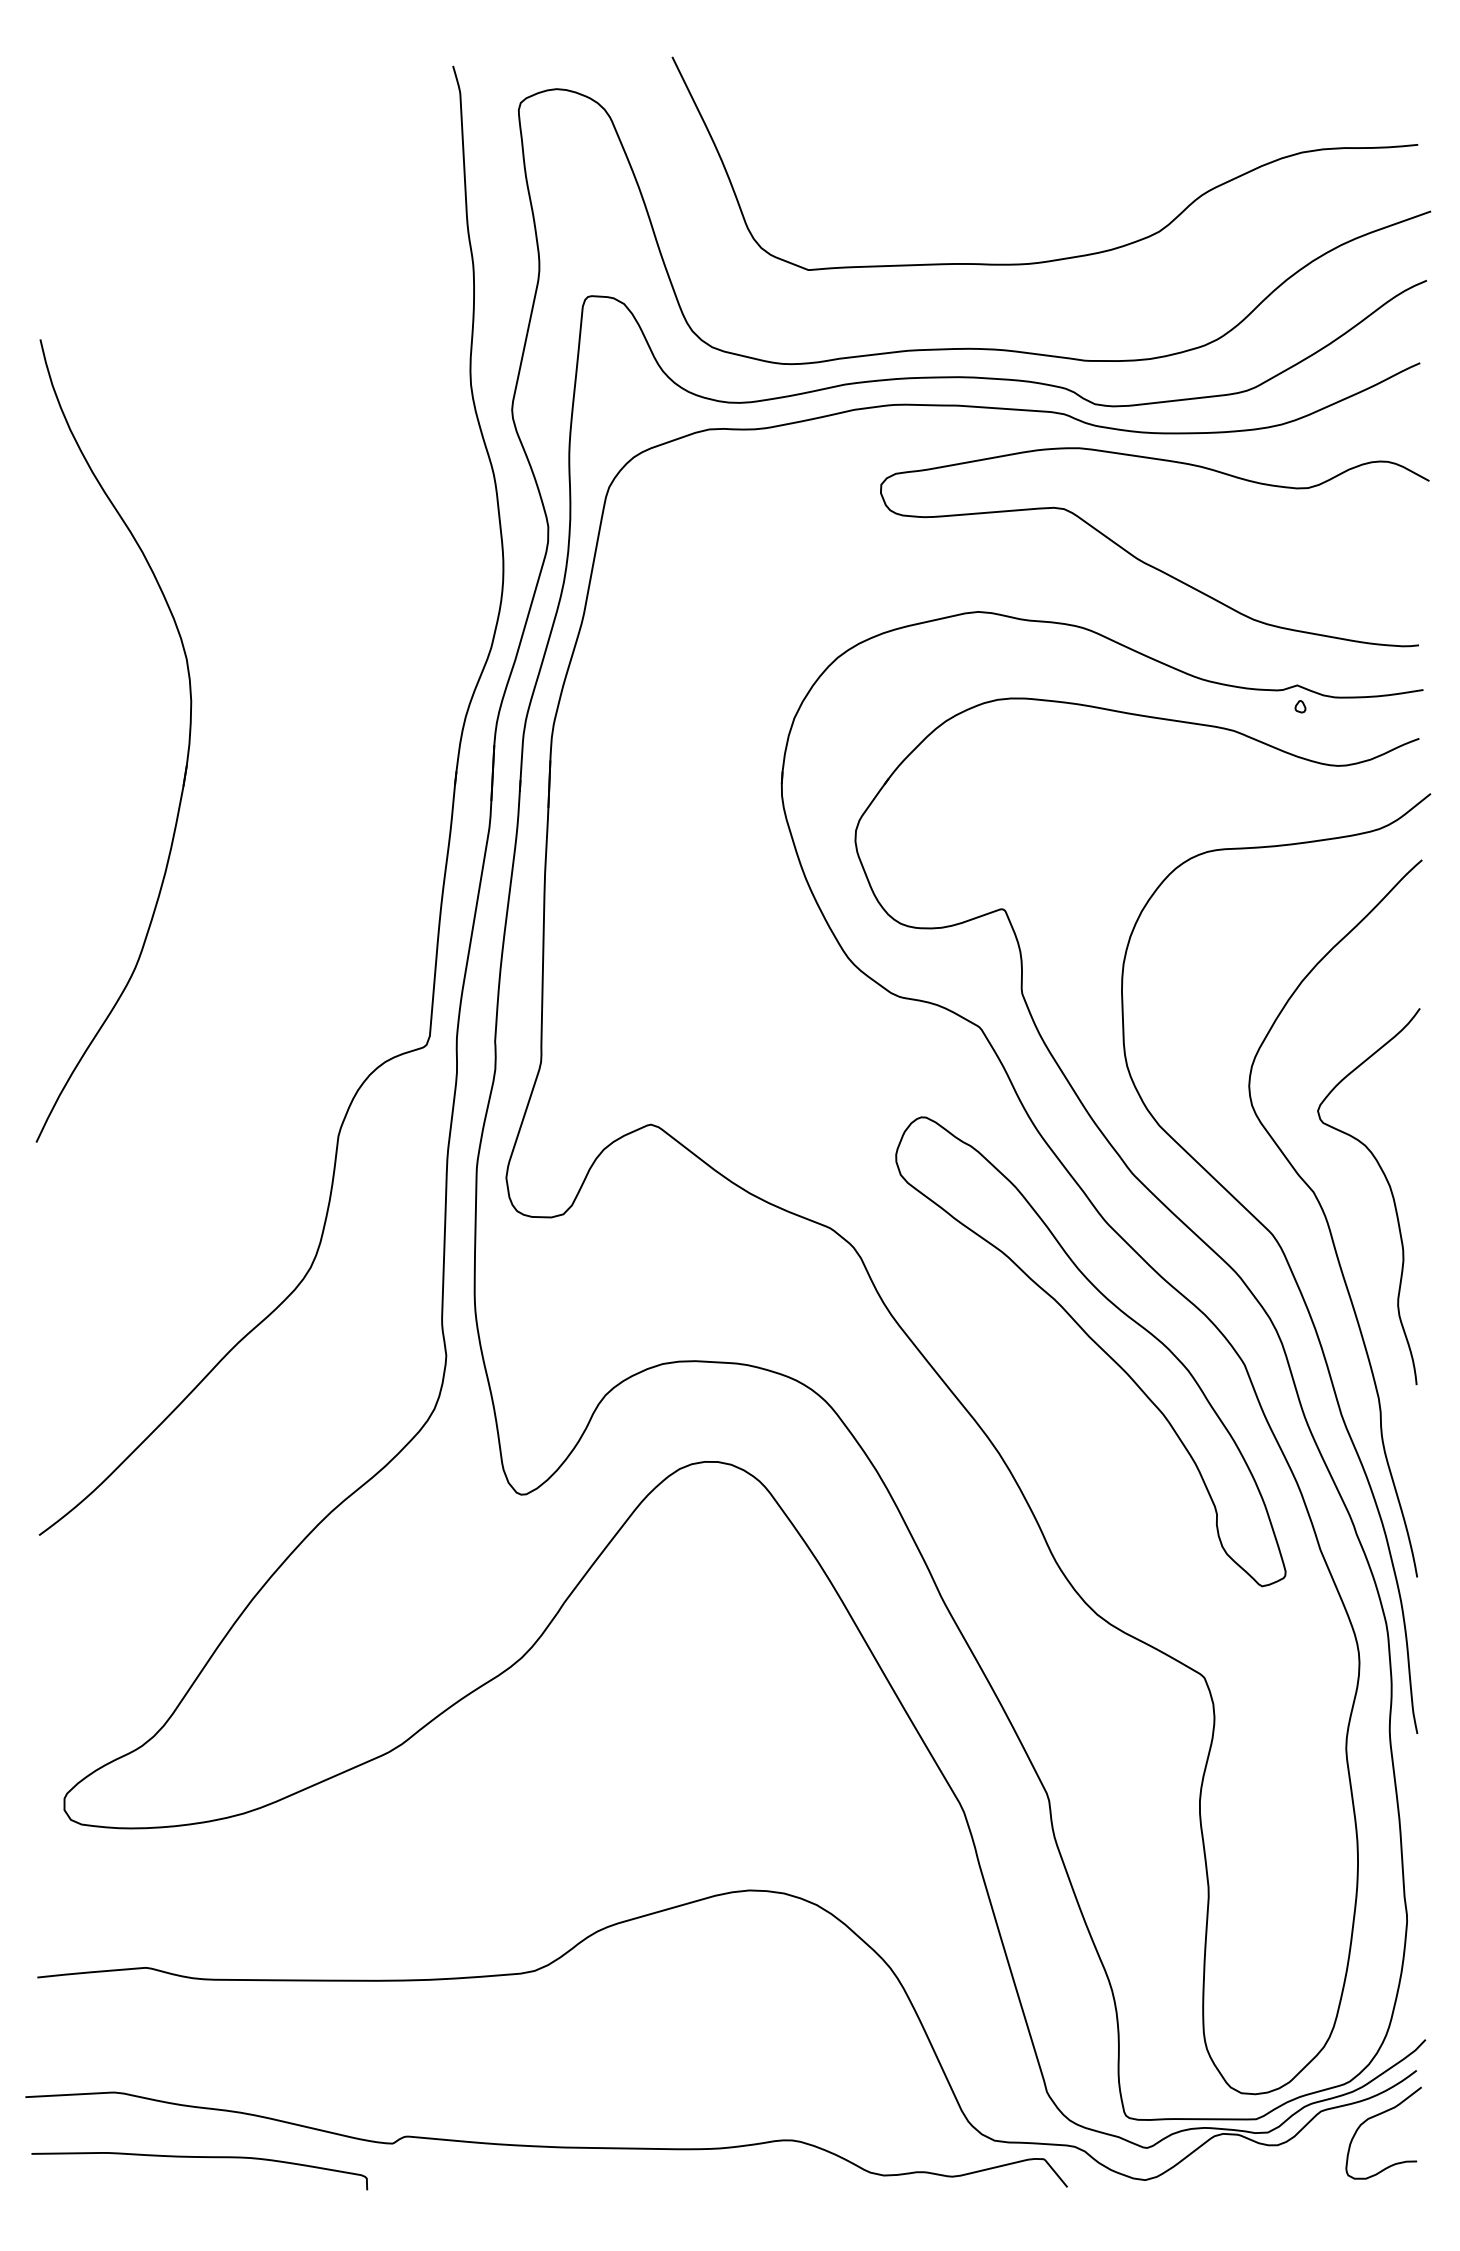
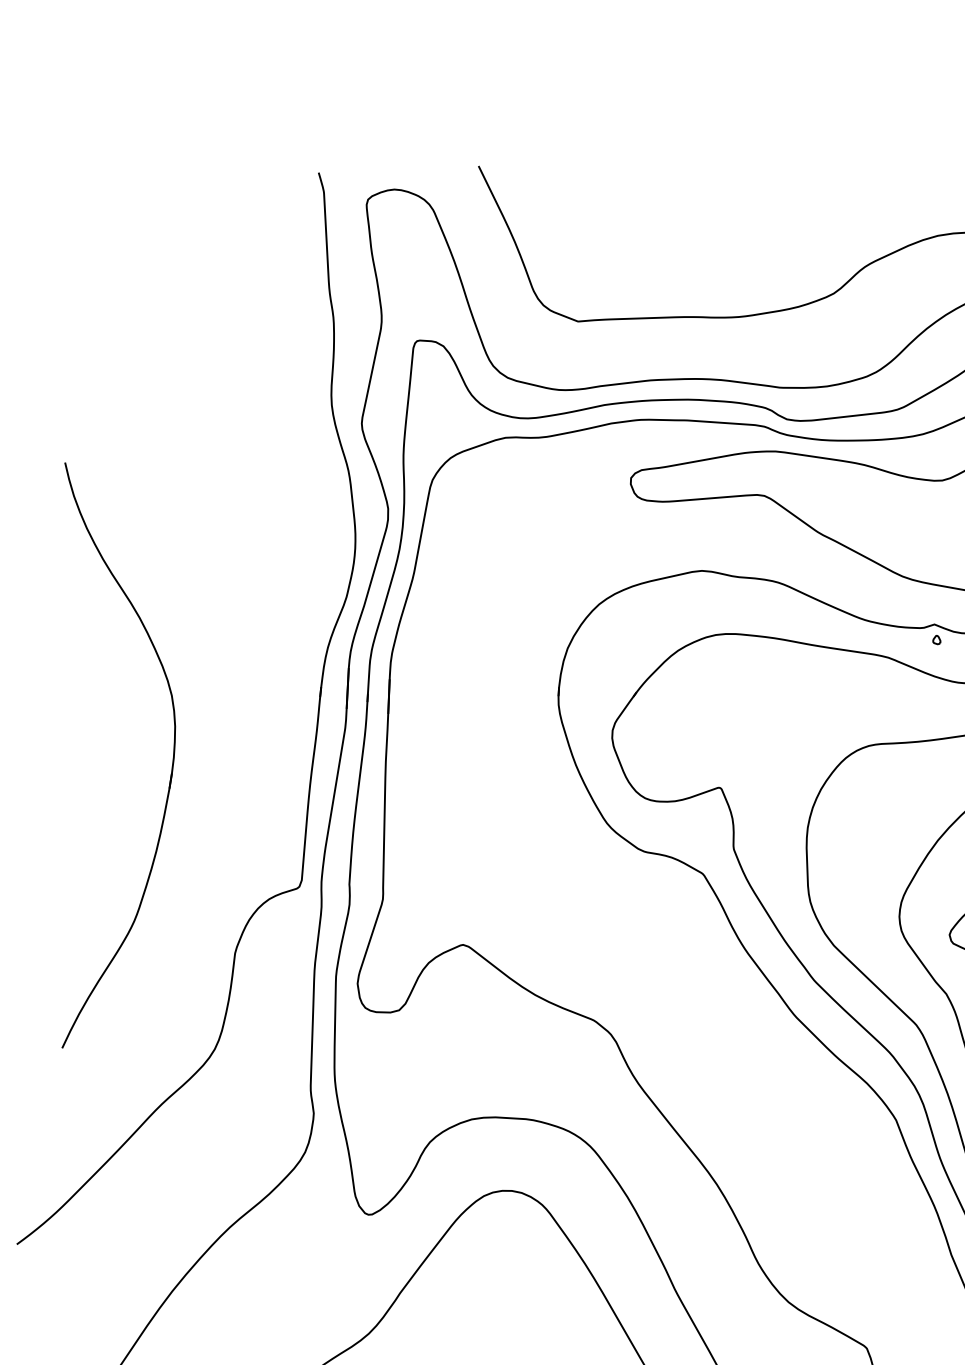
part: (187, 749) -> (172, 761), moved
part: (1096, 1345) -> (788, 1105), removed

